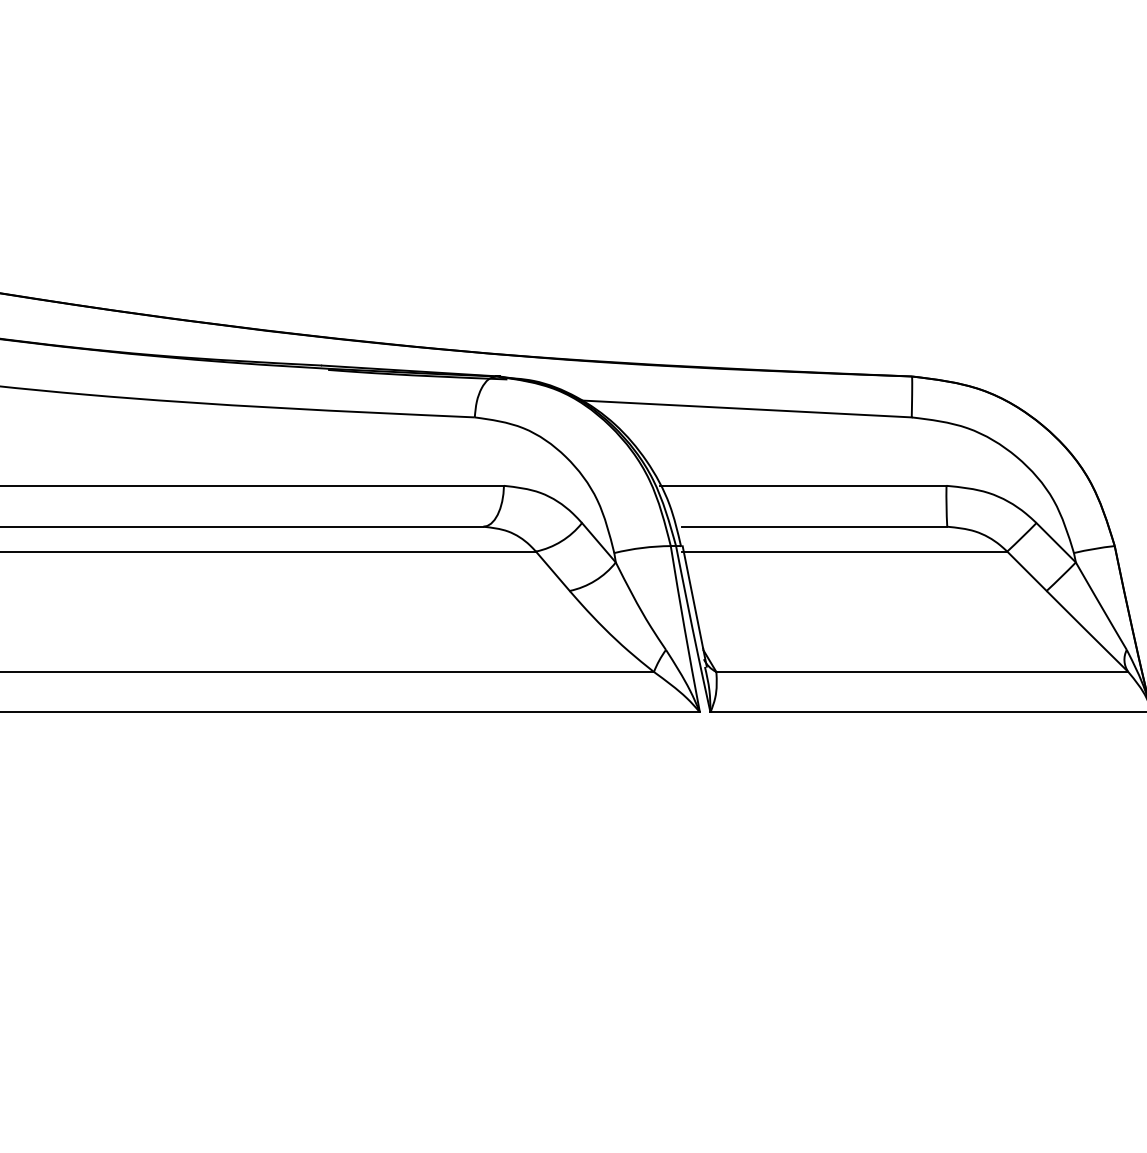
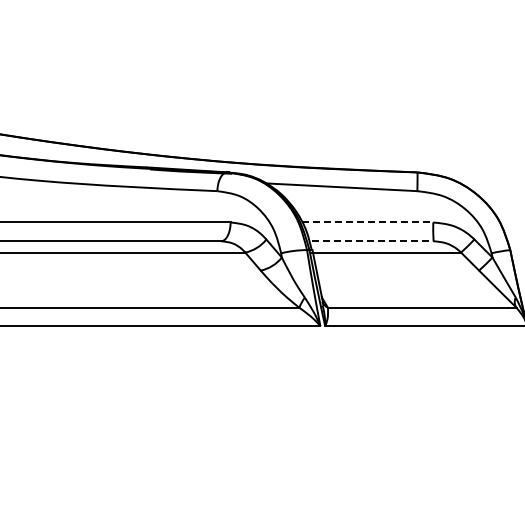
line: (802, 485) -> (367, 222), solid -> dashed
line: (813, 527) -> (372, 241), solid -> dashed

